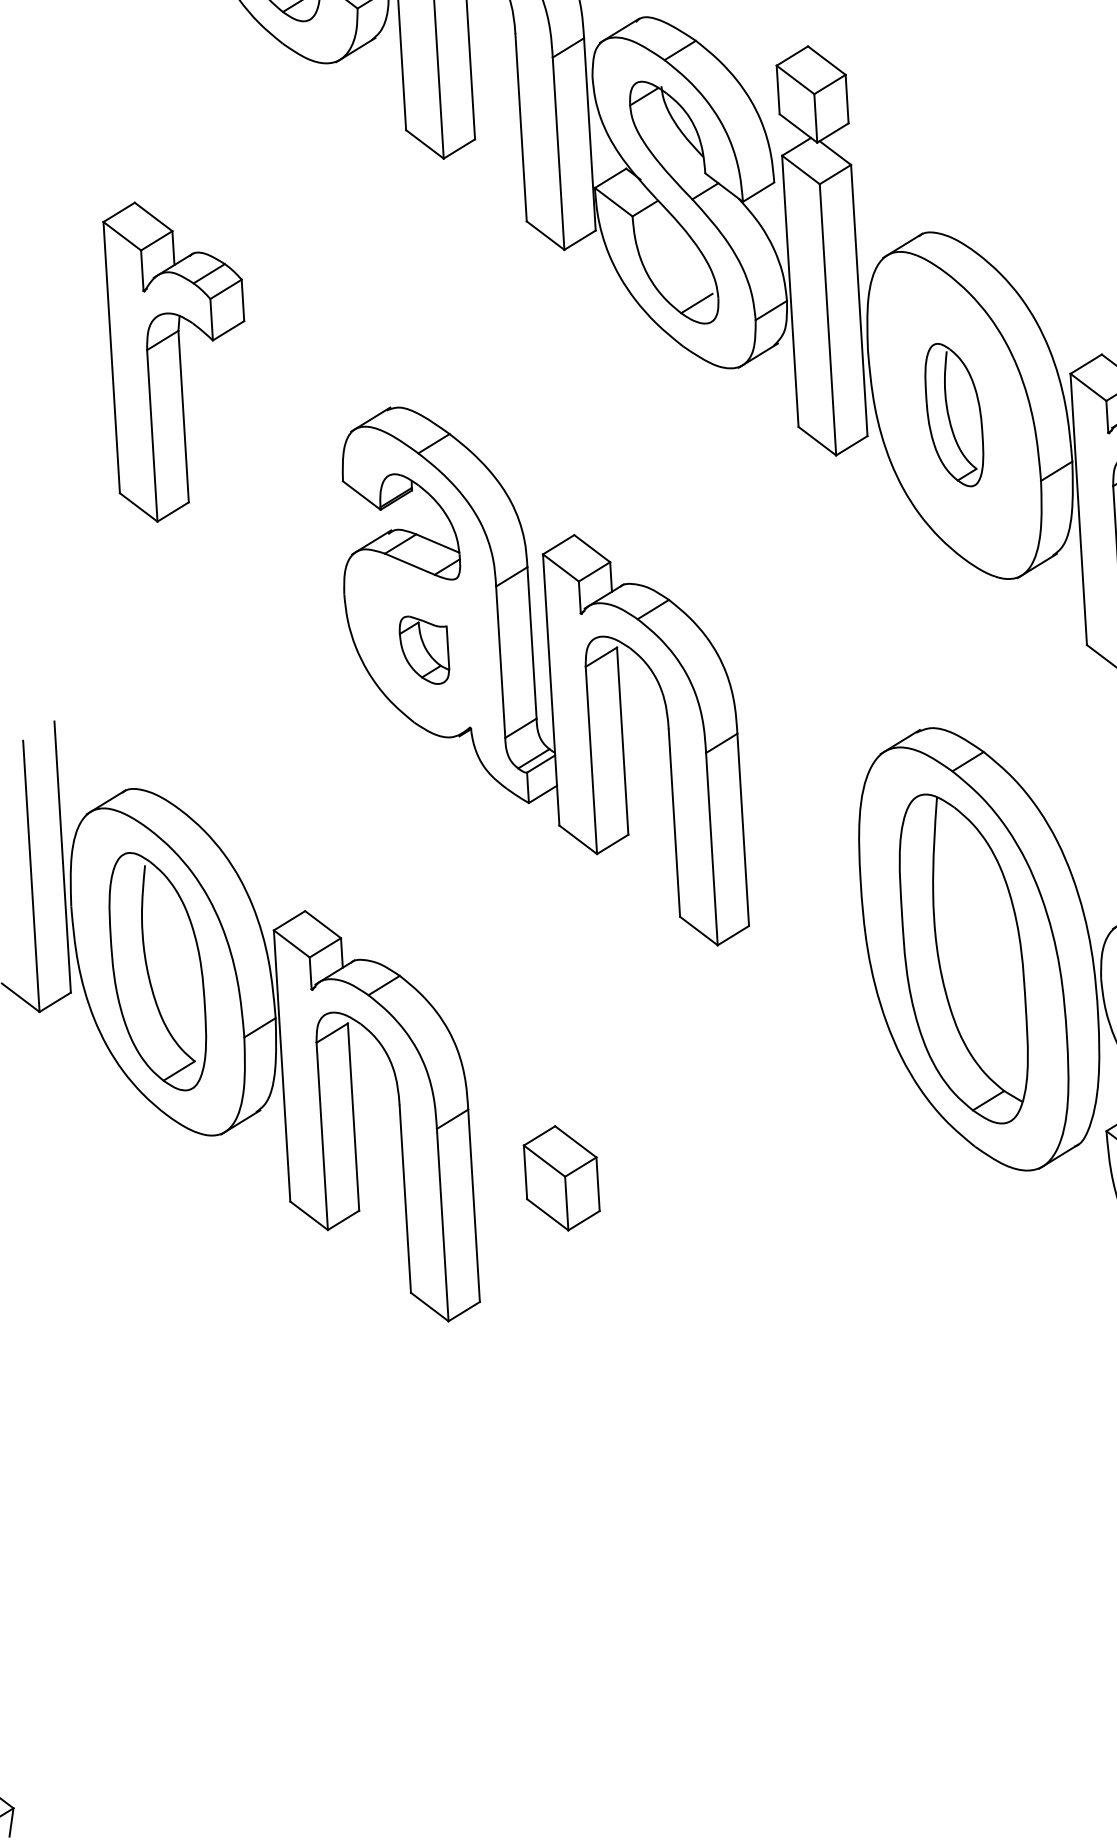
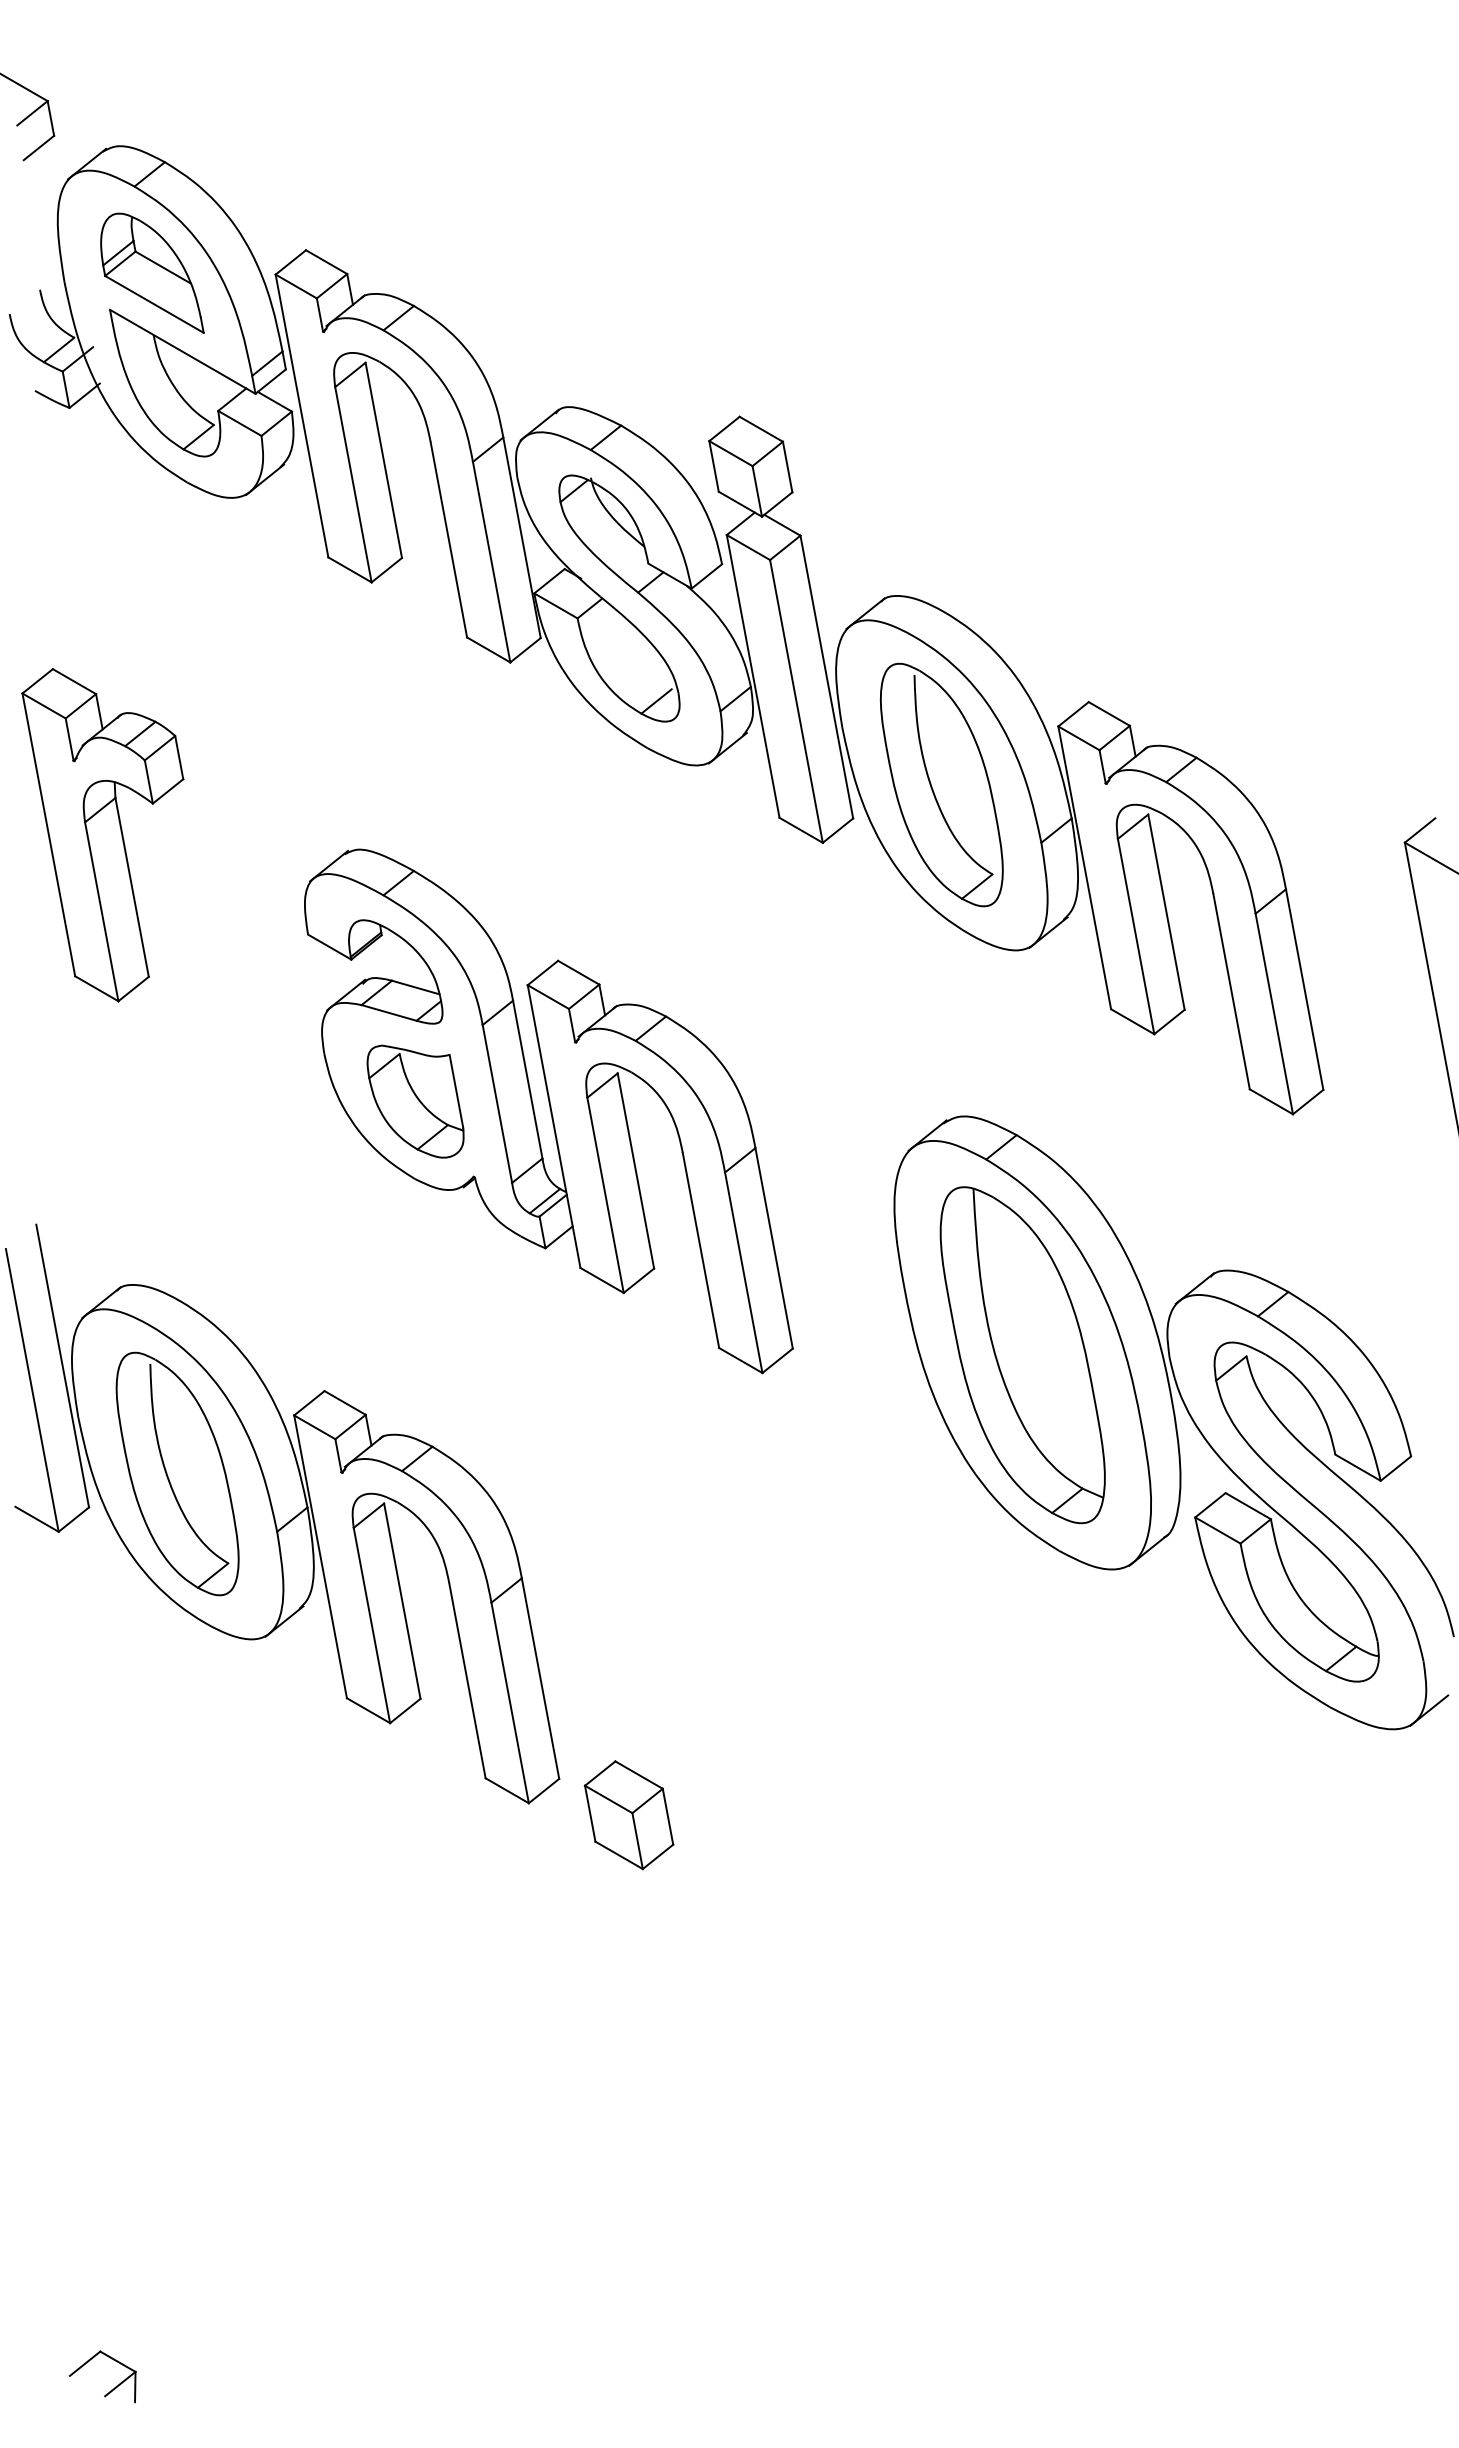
part: (954, 414) -> (941, 784), size x1.67
part: (424, 650) -> (415, 1101), size x1.67
part: (561, 1178) -> (628, 1815), moved

